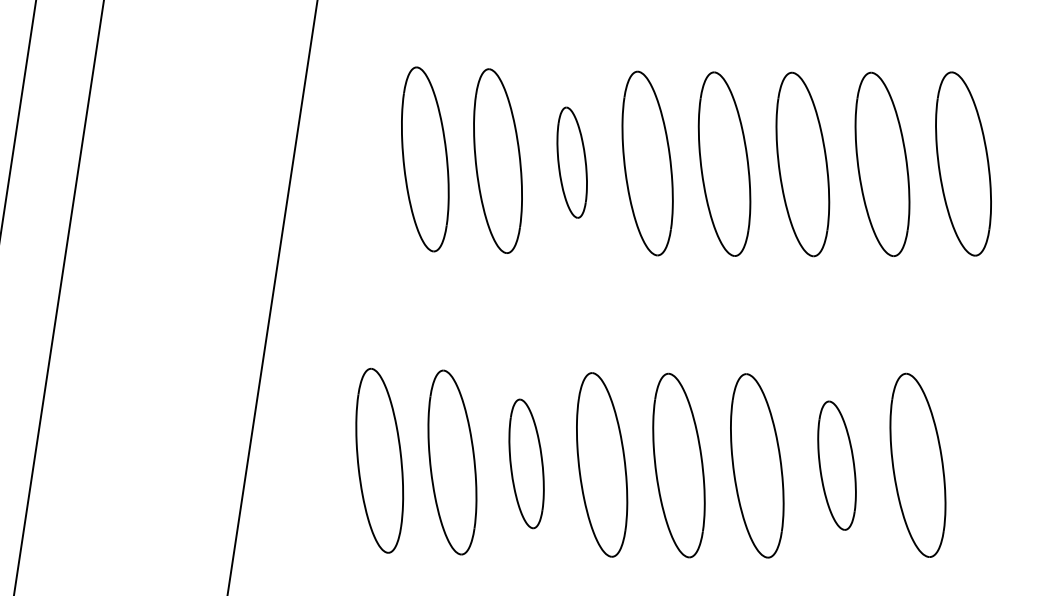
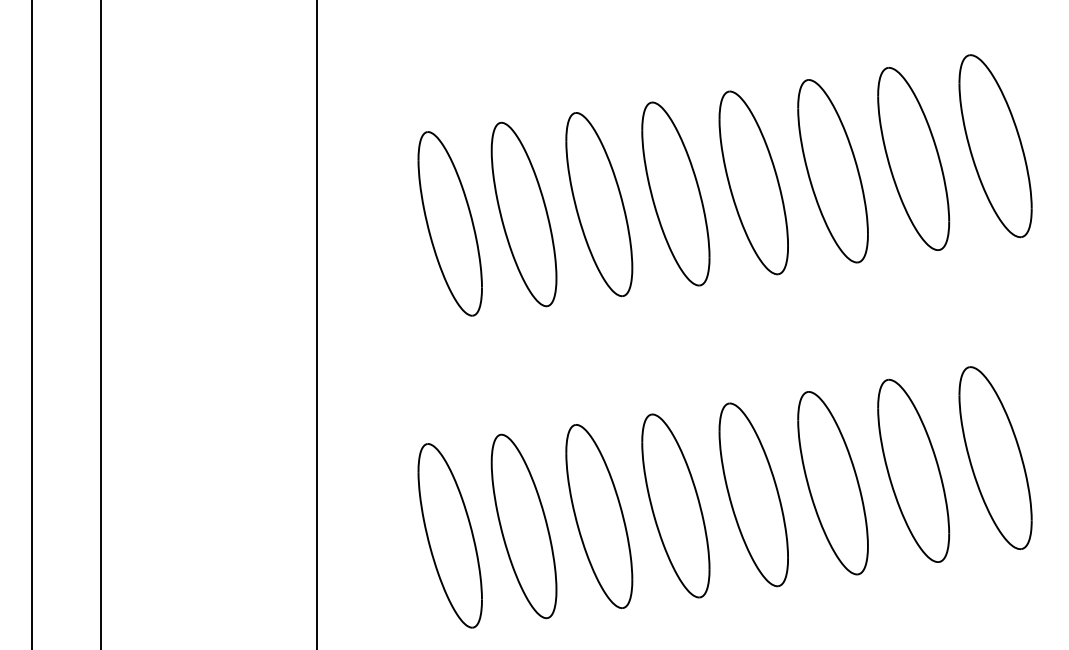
part: (572, 162) -> (599, 204), size x1.67
part: (526, 463) -> (599, 516), size x1.43
part: (836, 465) -> (913, 470), size x1.43

